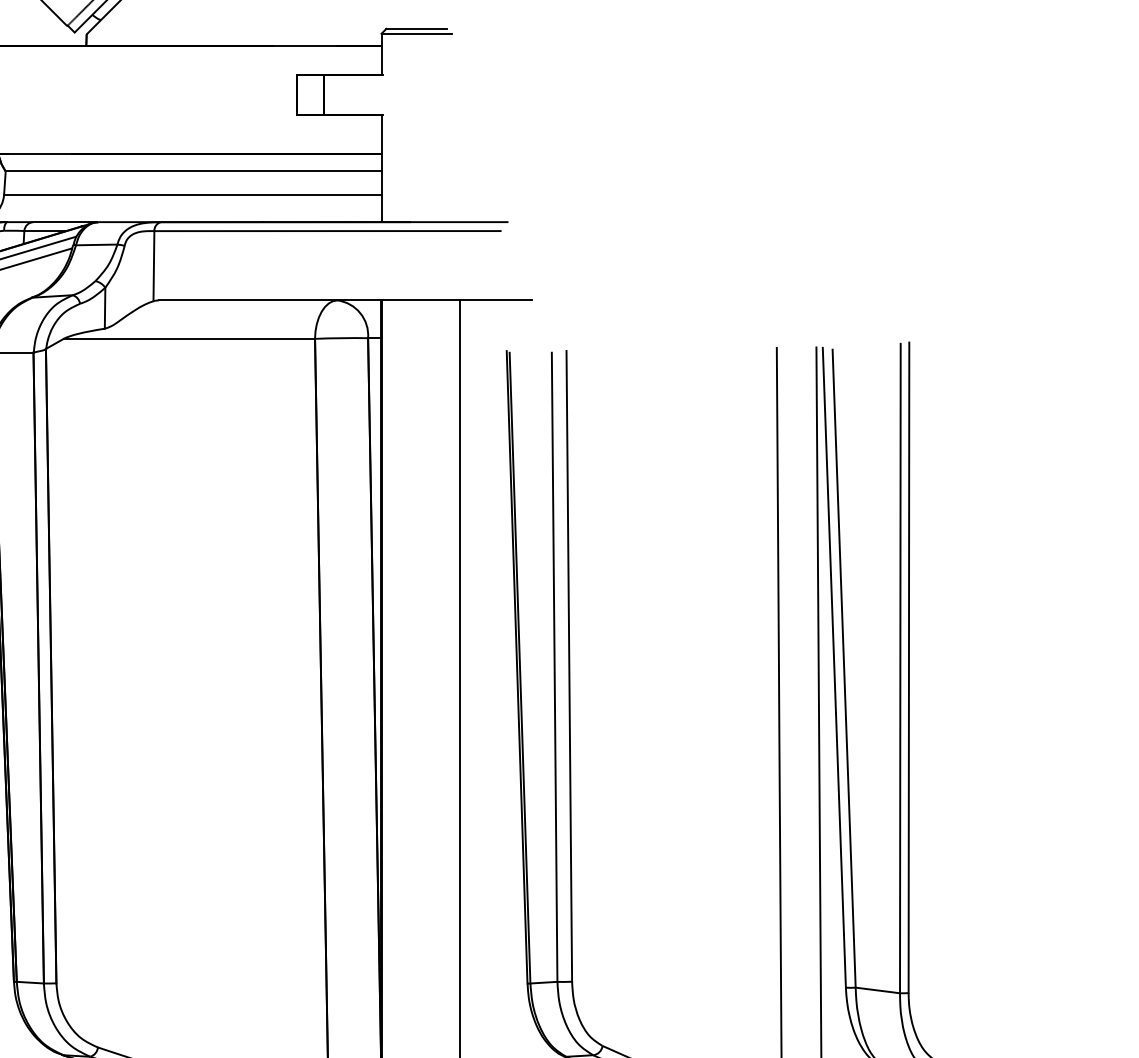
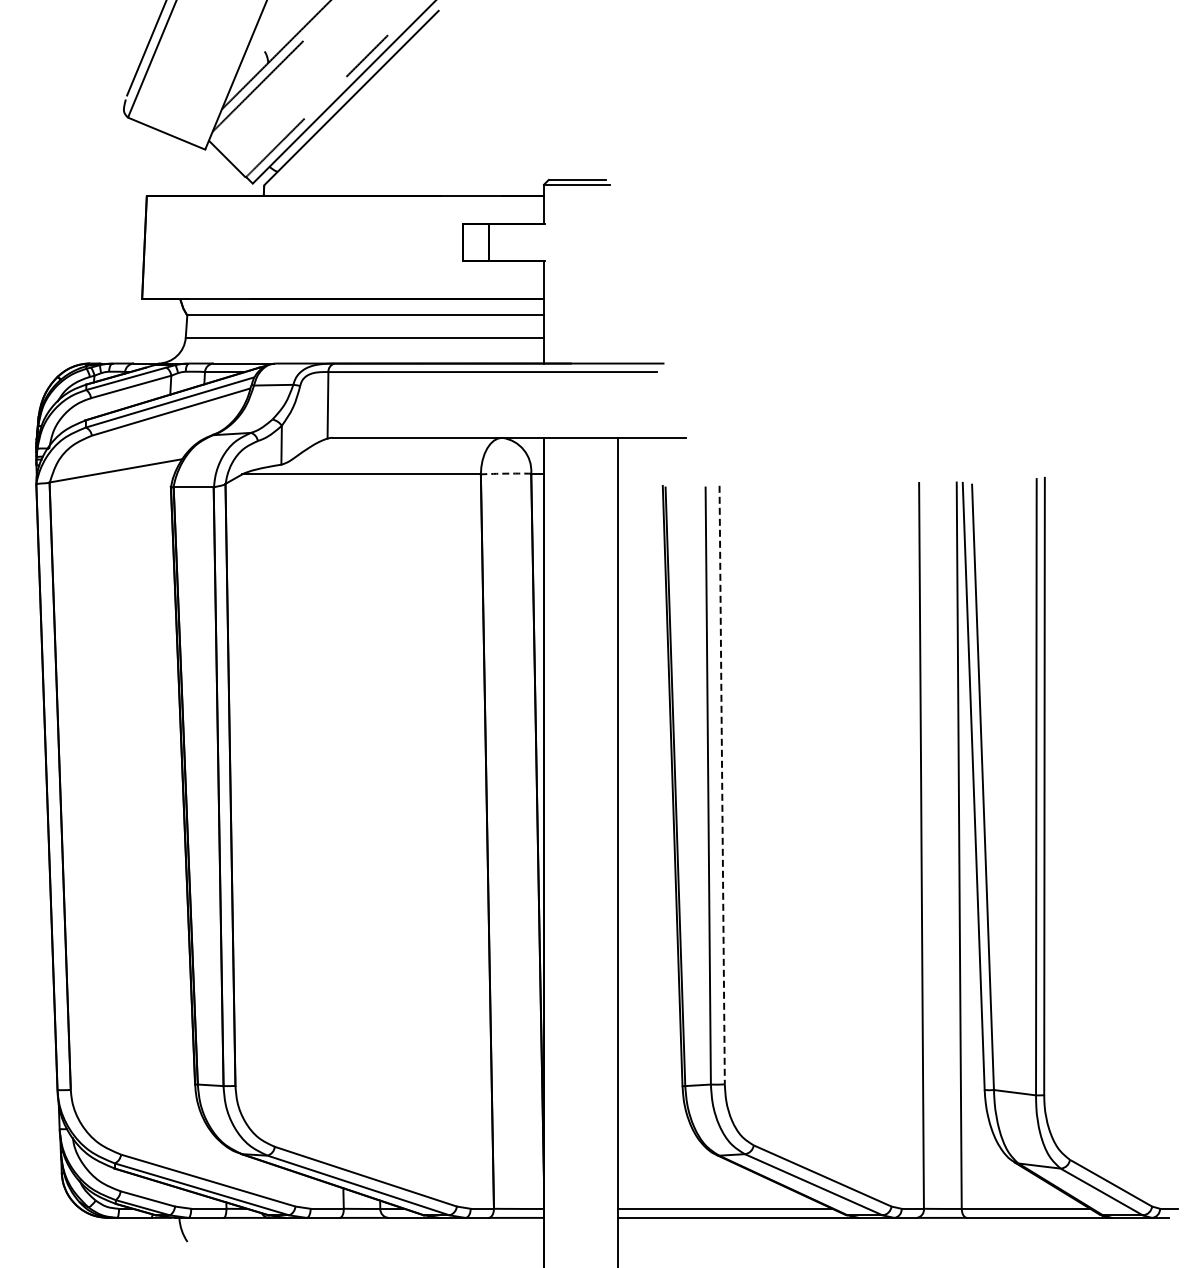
arc: (342, 337) -> (506, 473), solid -> dashed
line: (569, 666) -> (722, 785), solid -> dashed

